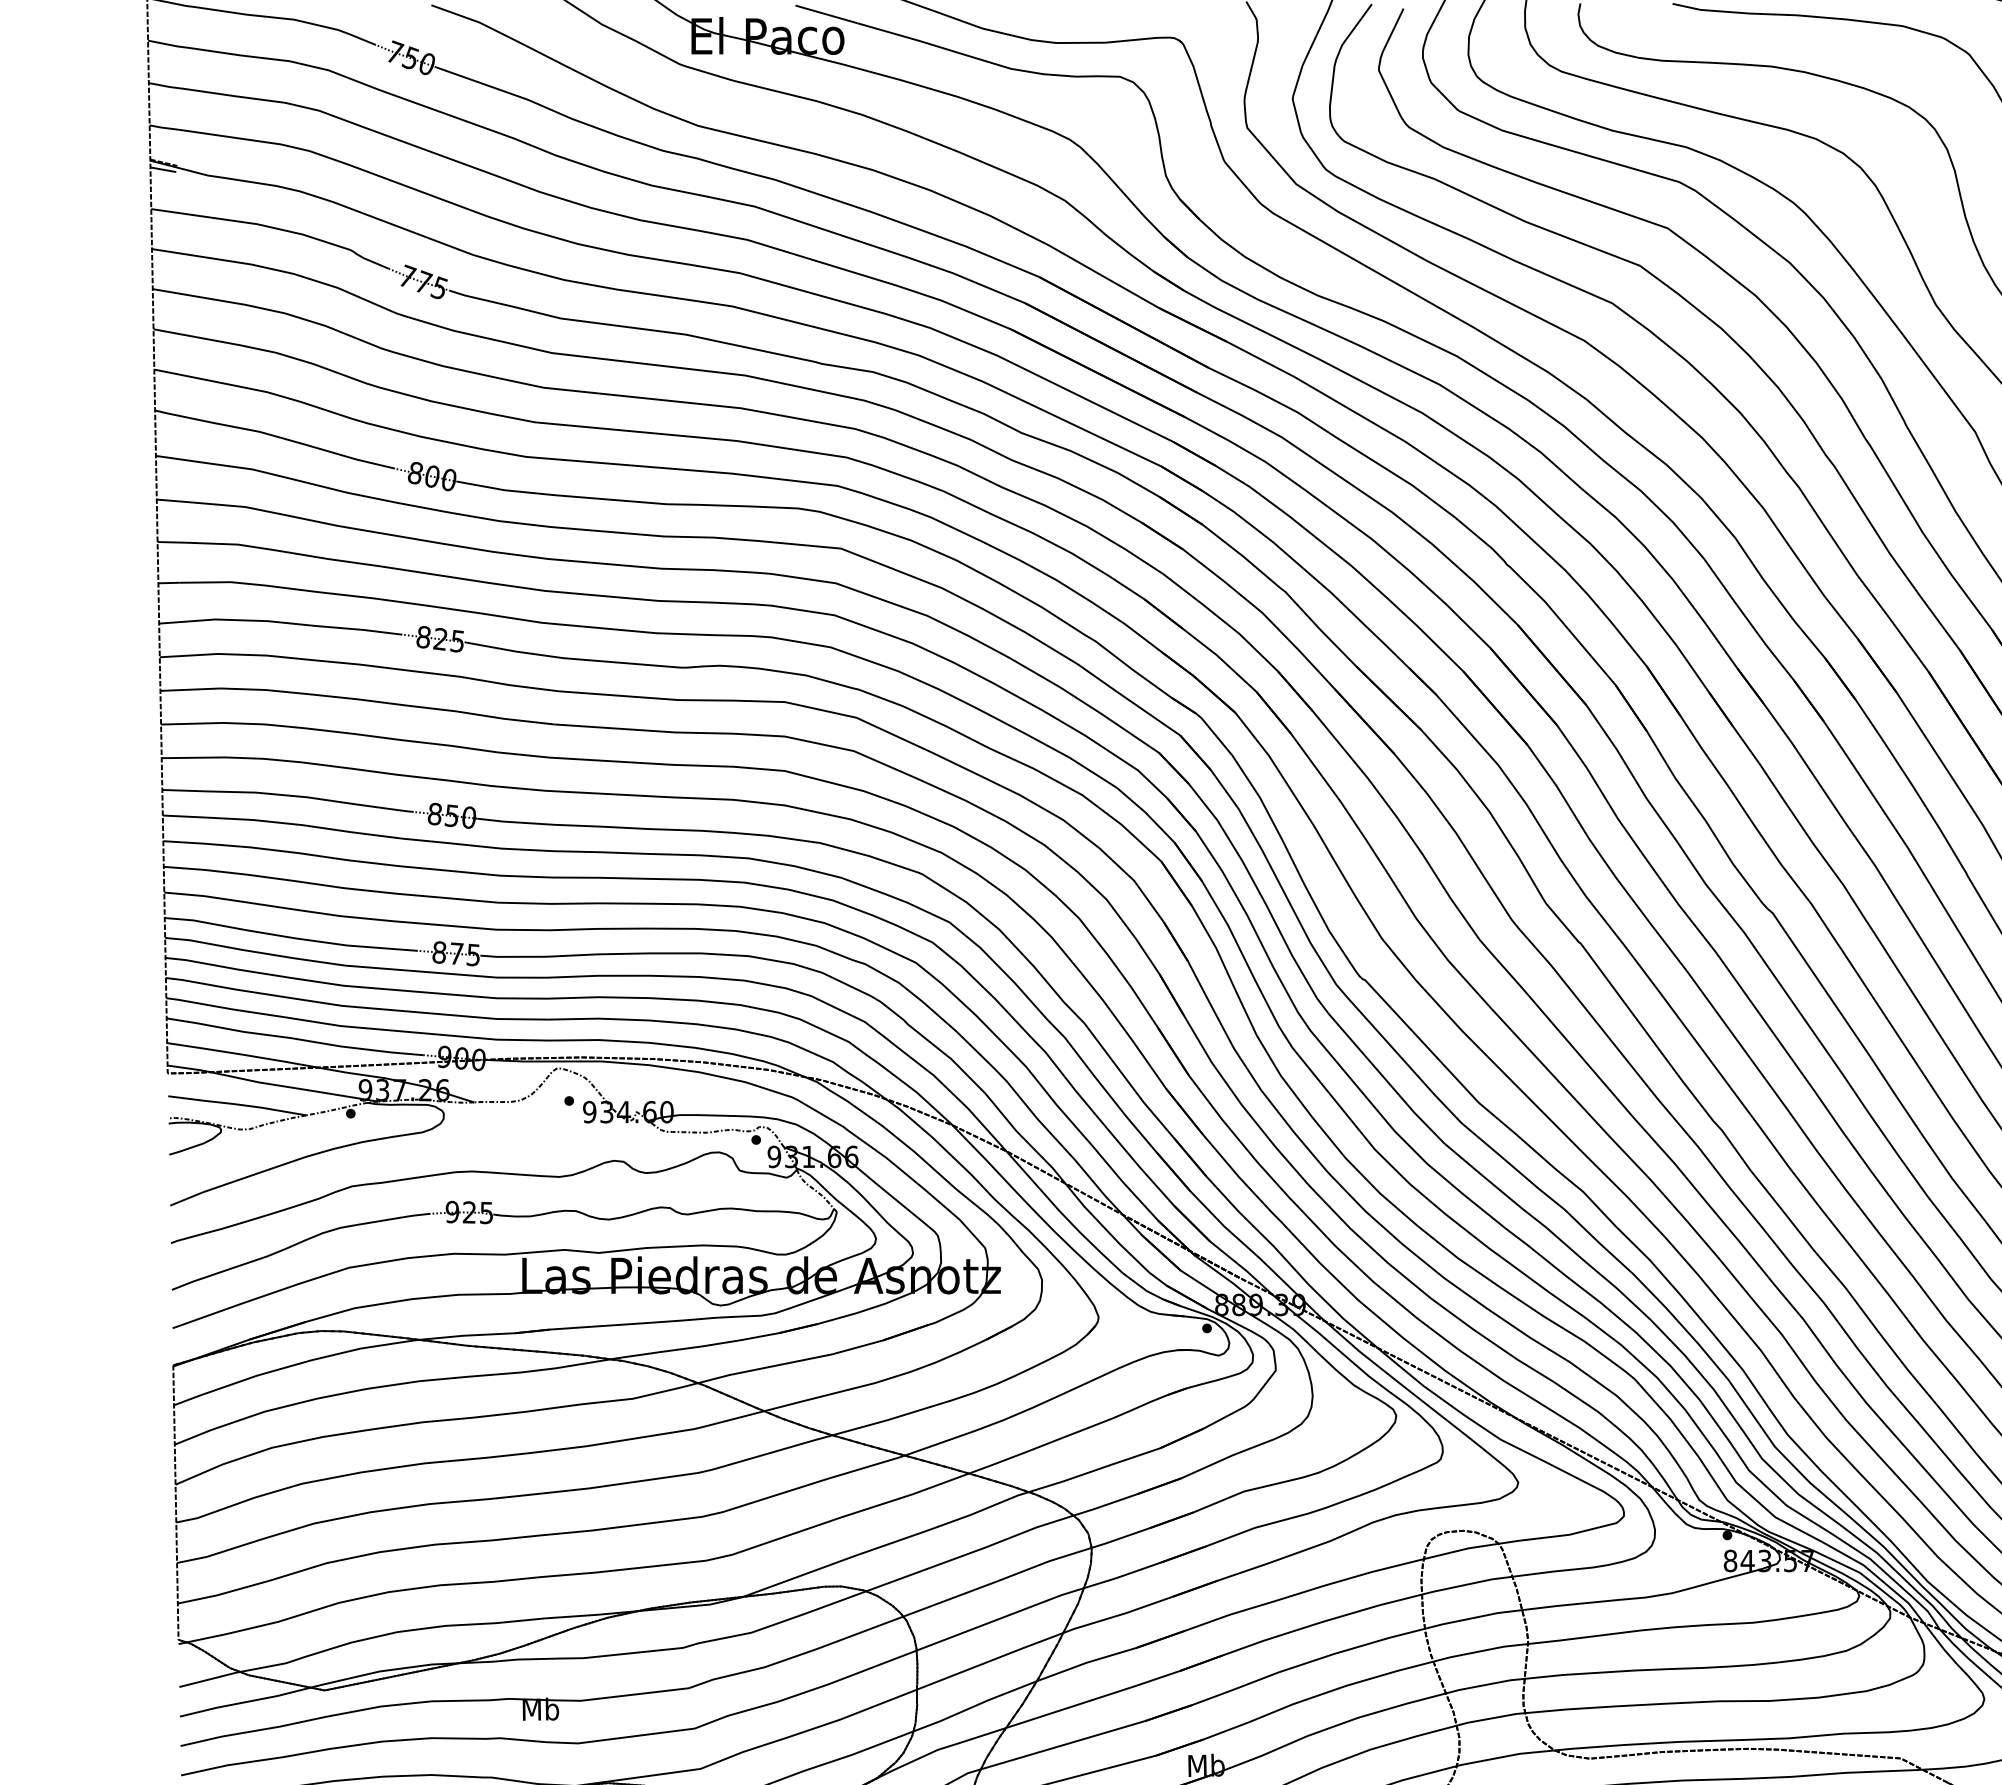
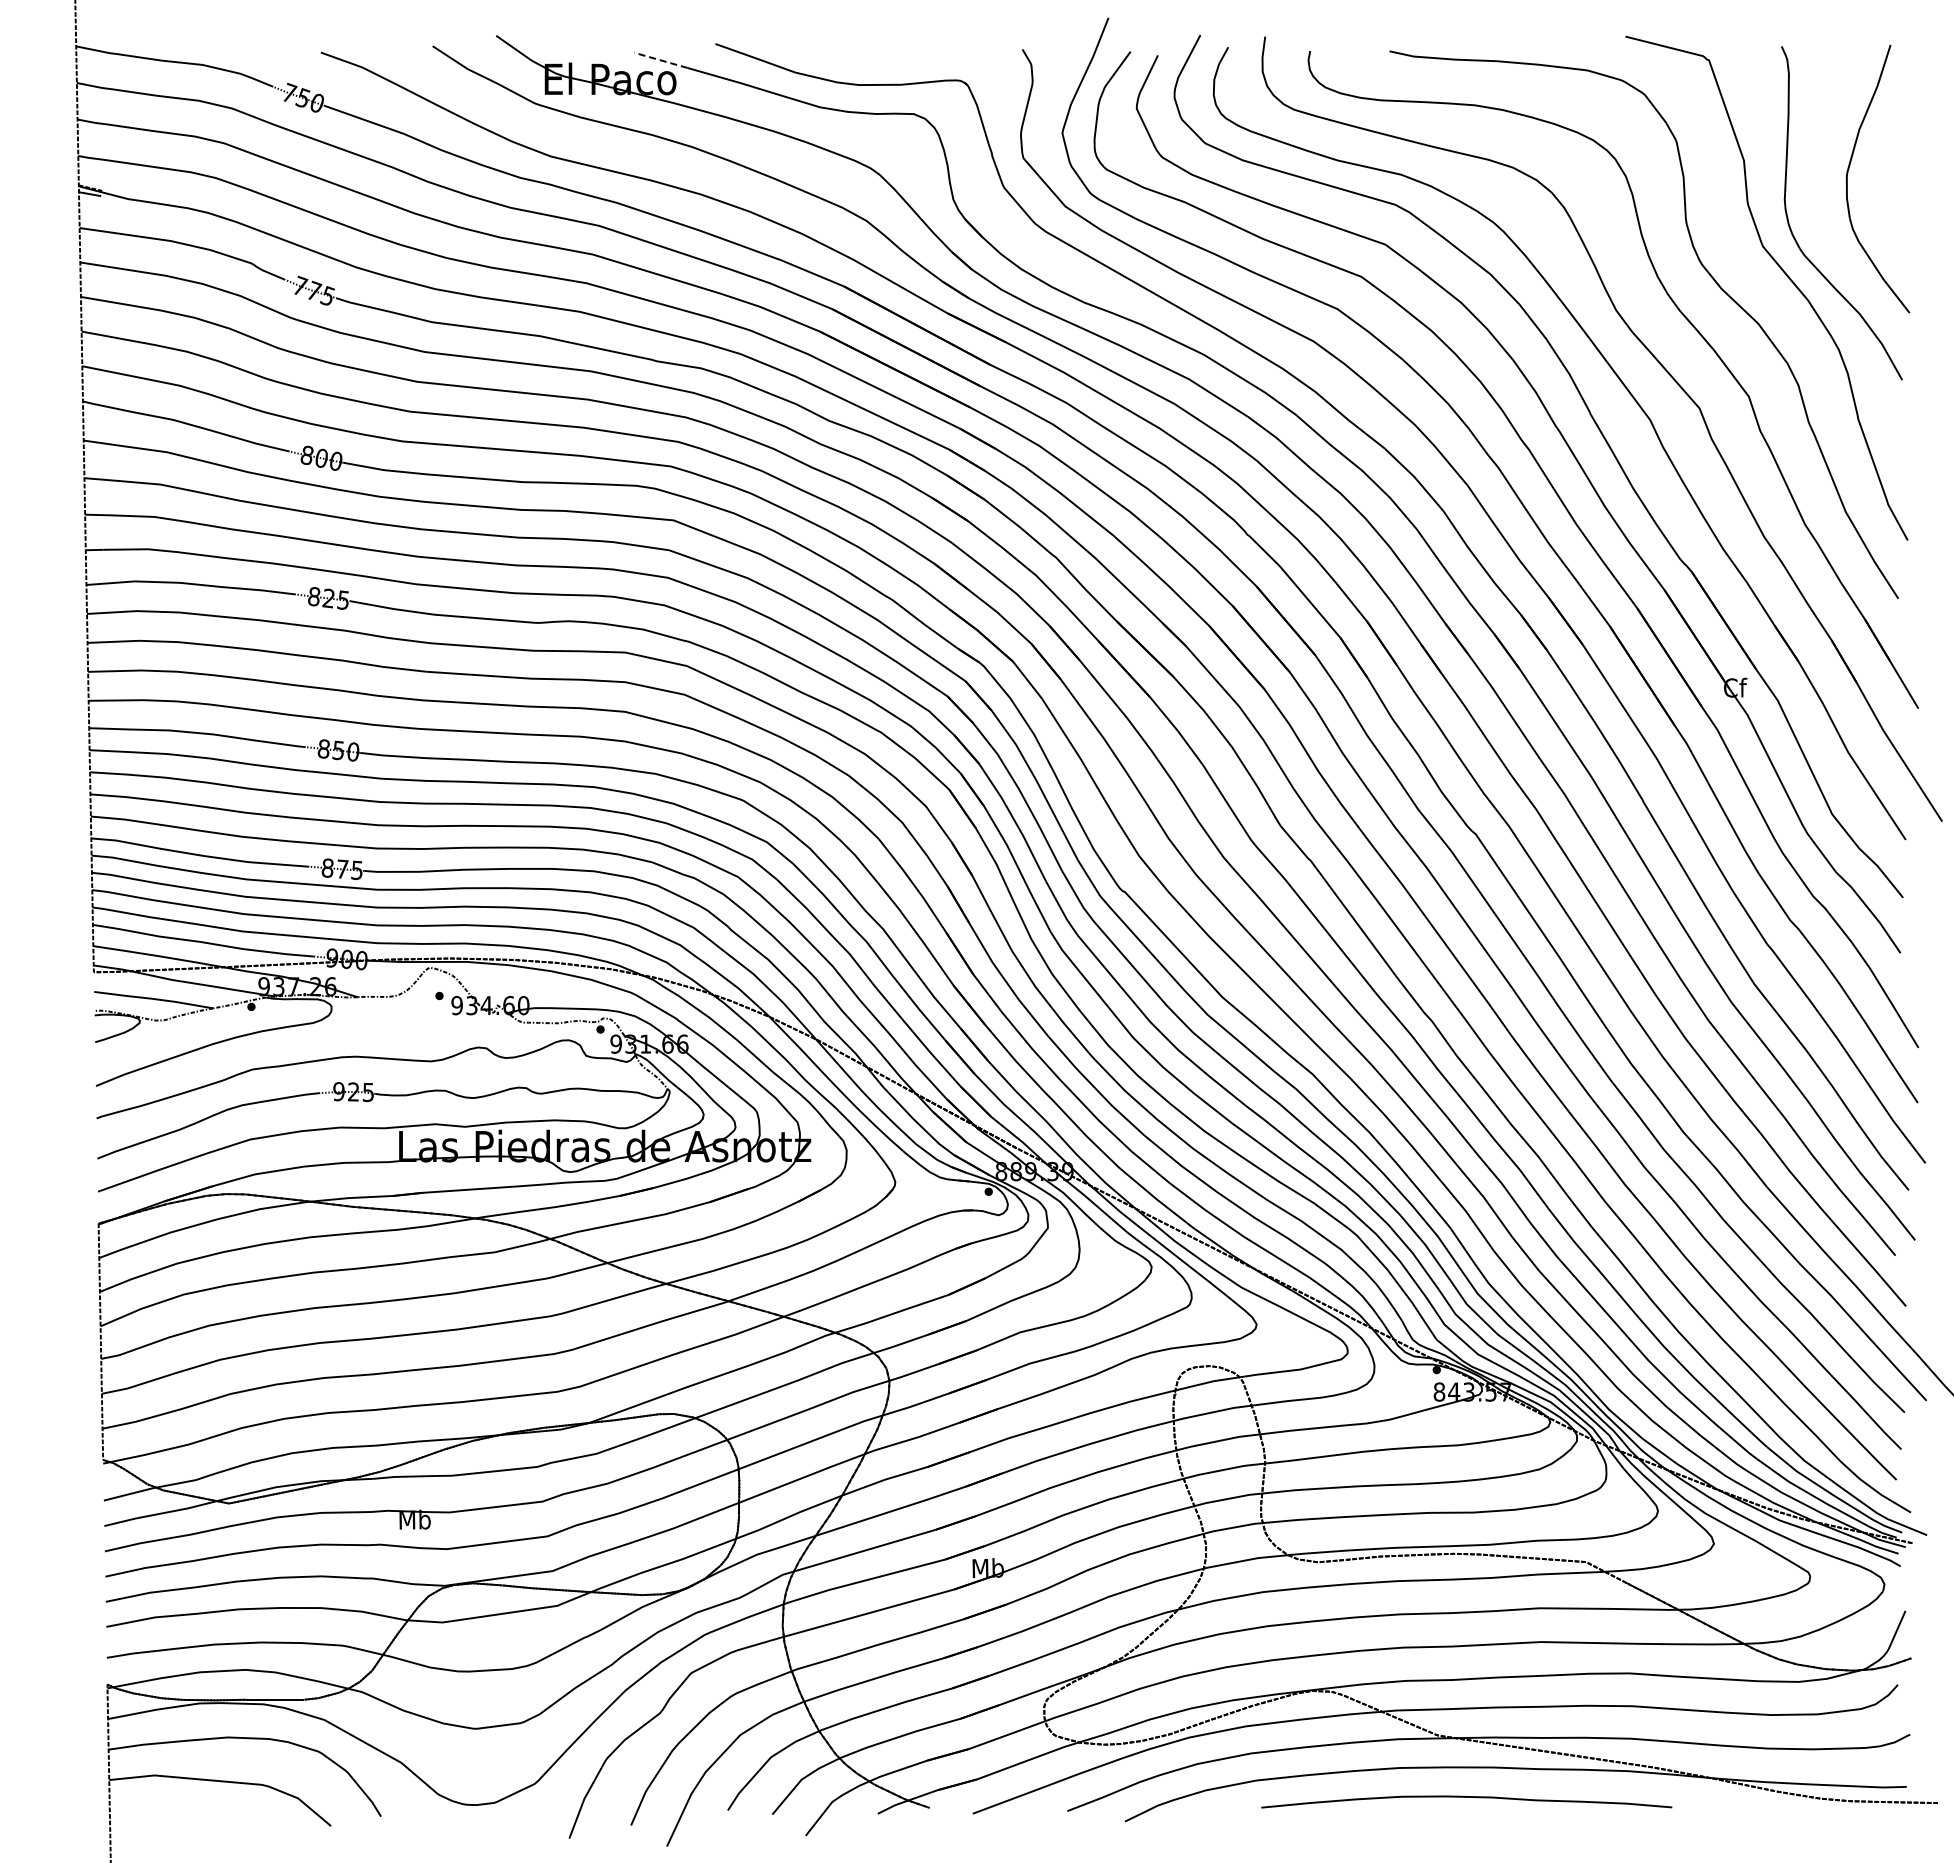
line: (827, 14) -> (661, 60), solid -> dashed

